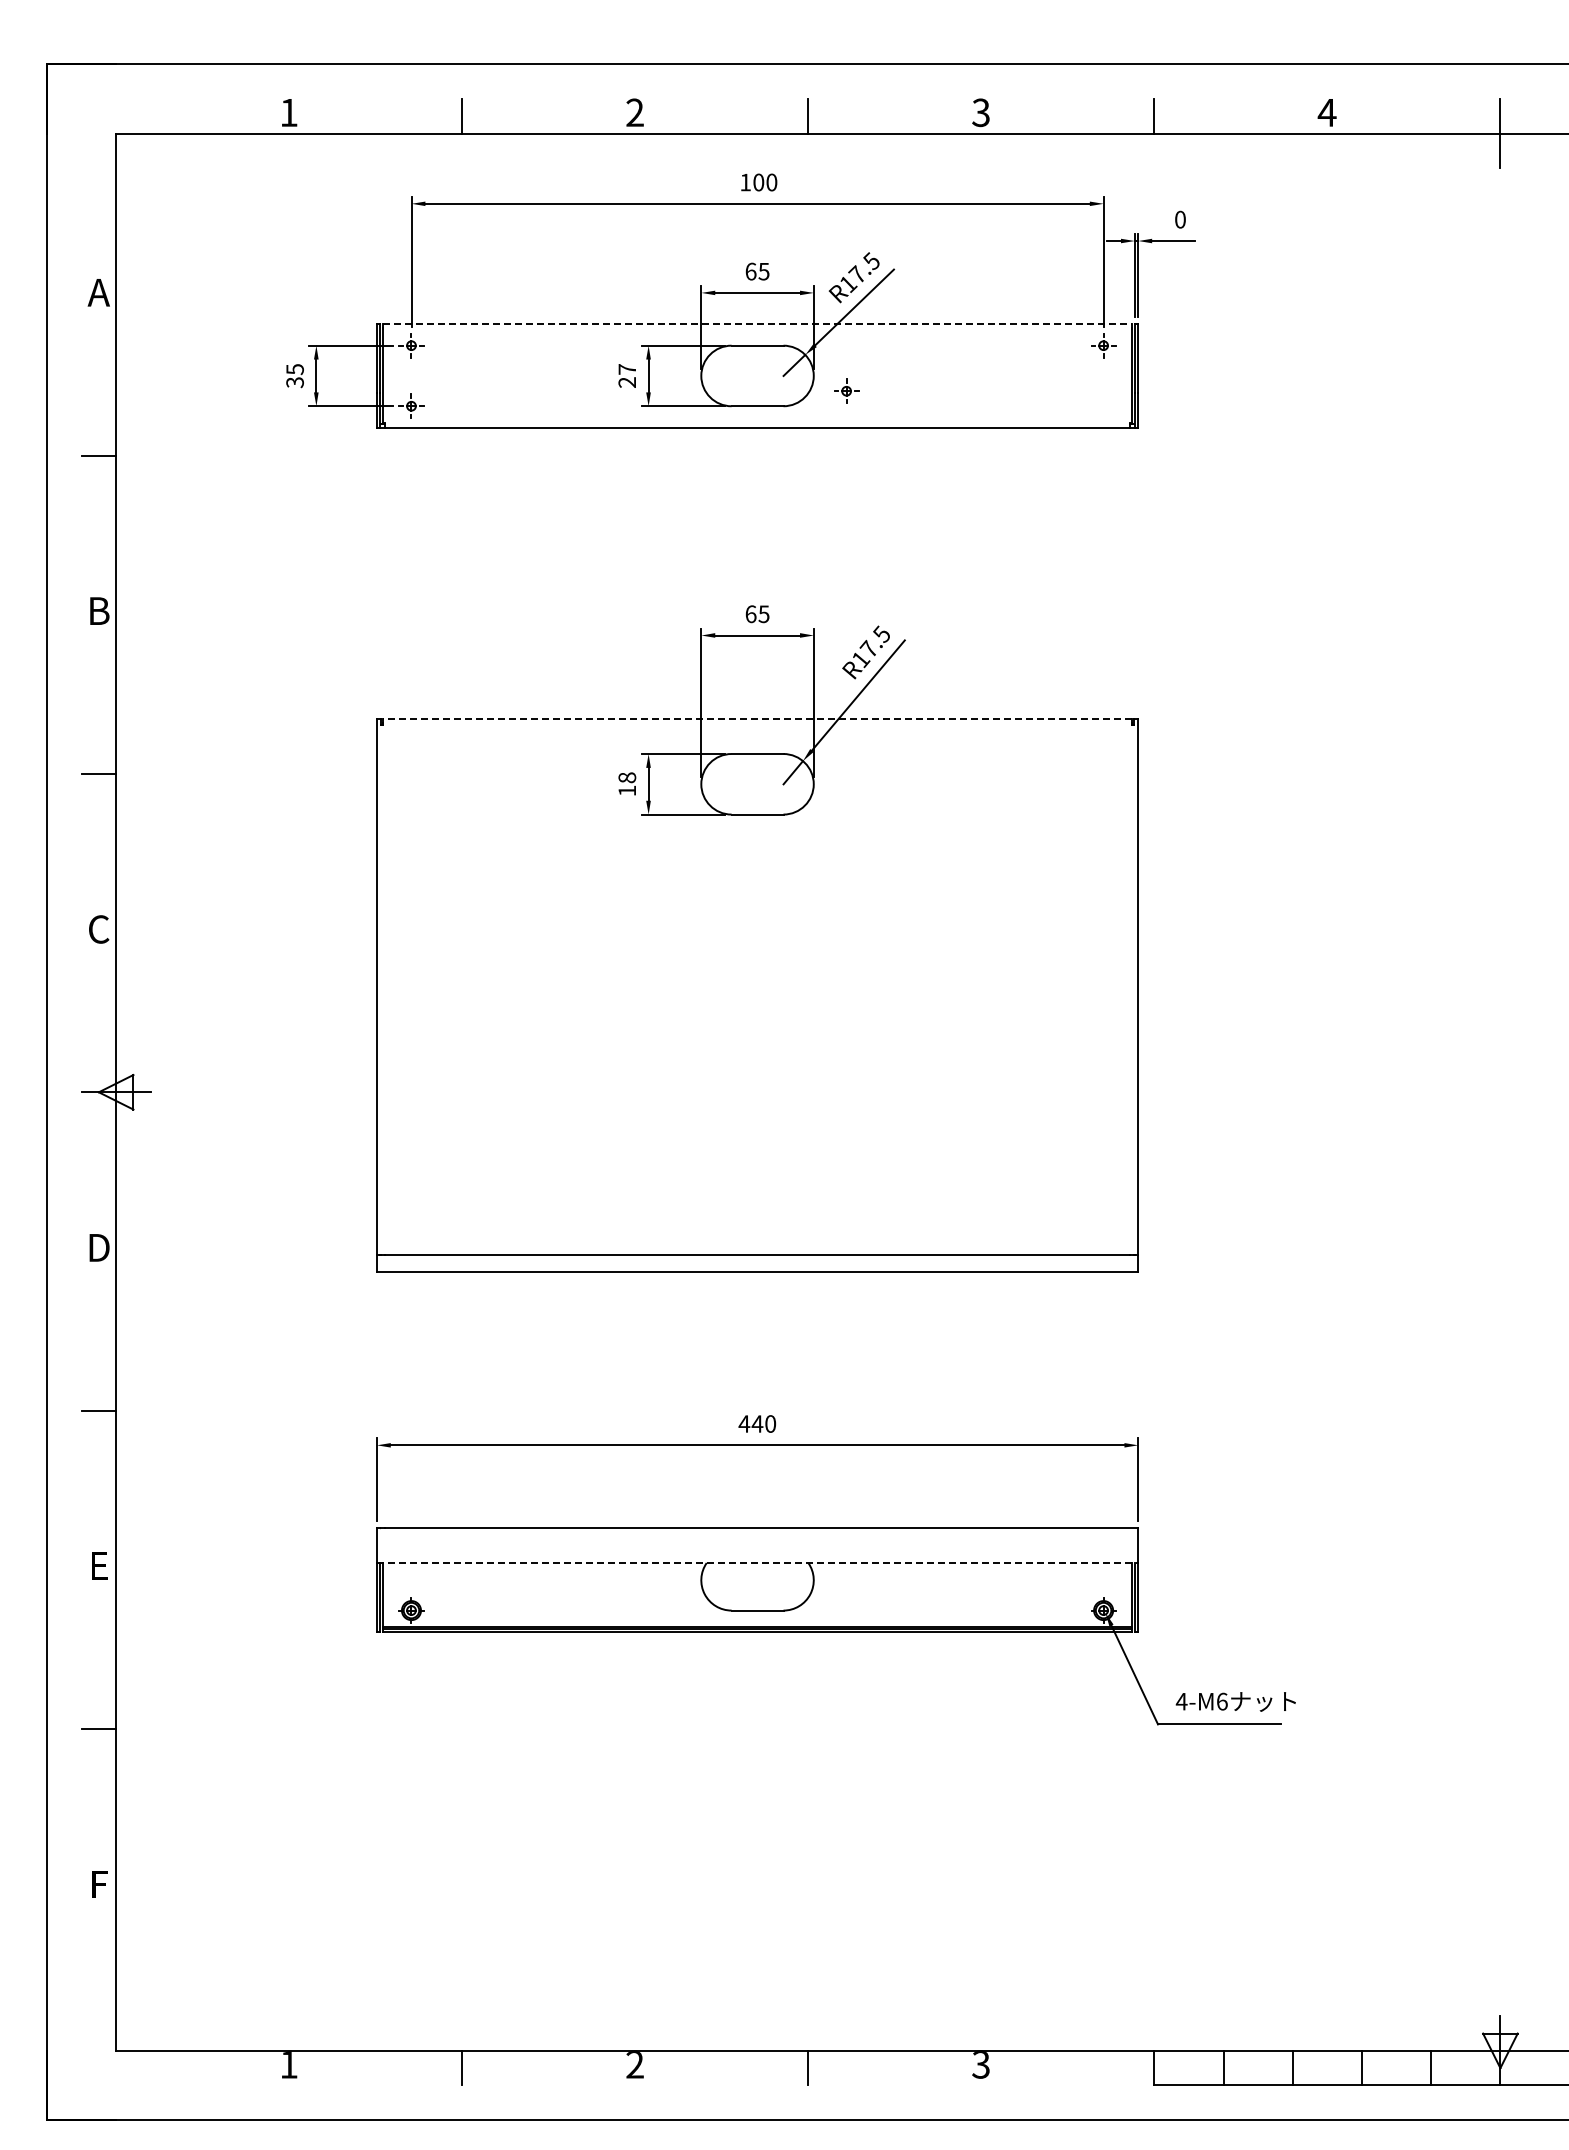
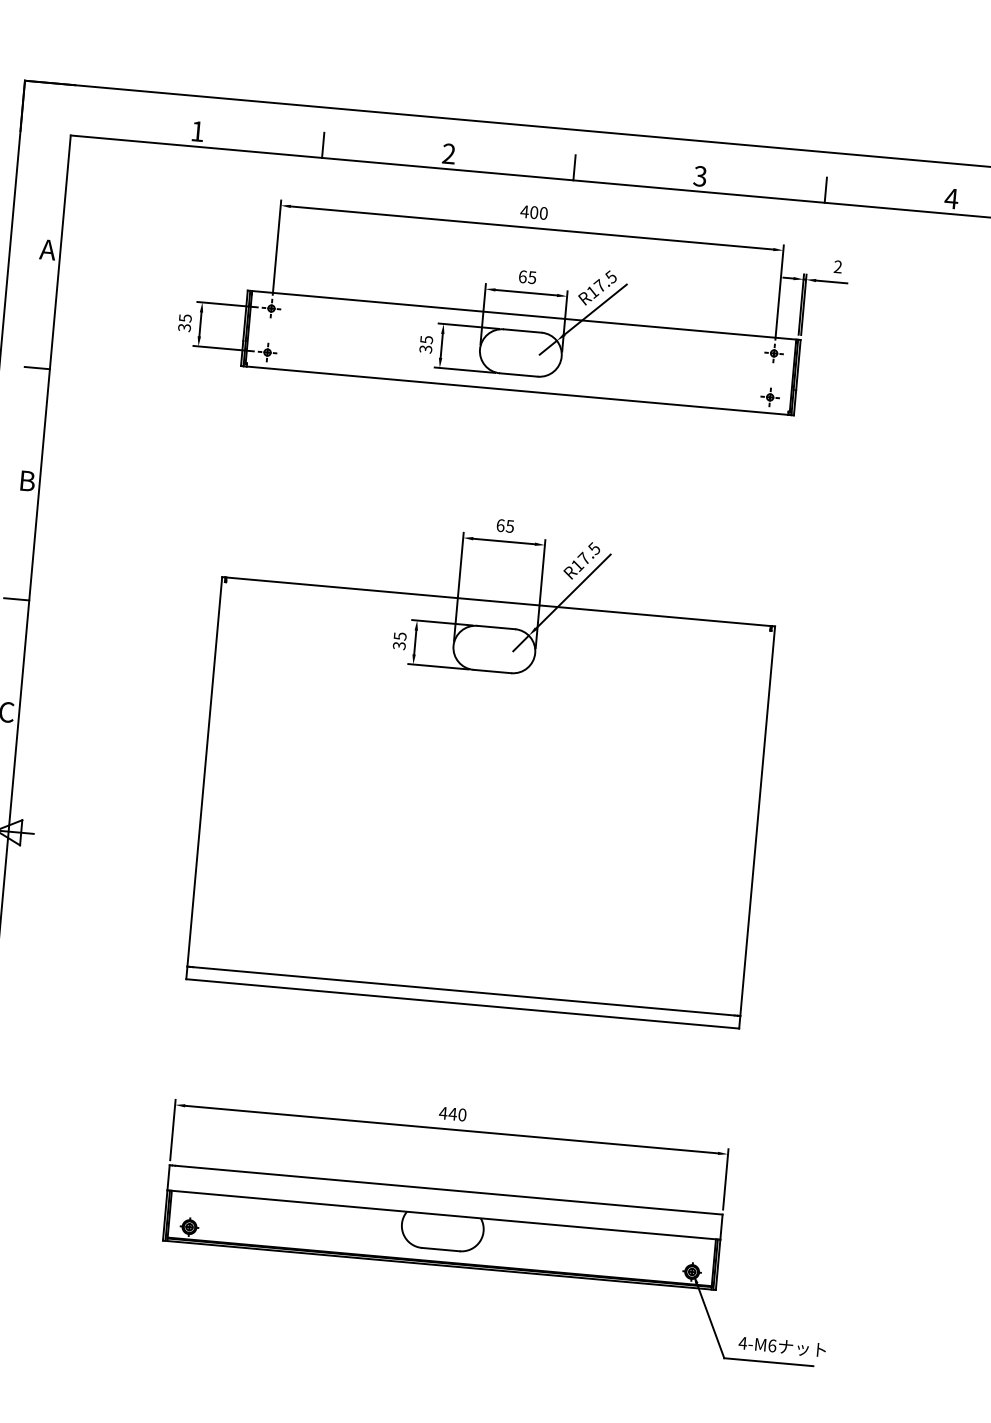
text: (745, 182) -> (524, 211), 100 -> 400
text: (1180, 219) -> (838, 266), 0 -> 2
line: (757, 324) -> (524, 315), dashed -> solid
text: (627, 376) -> (426, 344), 27 -> 35
part: (846, 390) -> (770, 396), moved
line: (757, 718) -> (498, 601), dashed -> solid
text: (627, 784) -> (399, 641), 18 -> 35
line: (757, 1563) -> (443, 1215), dashed -> solid

